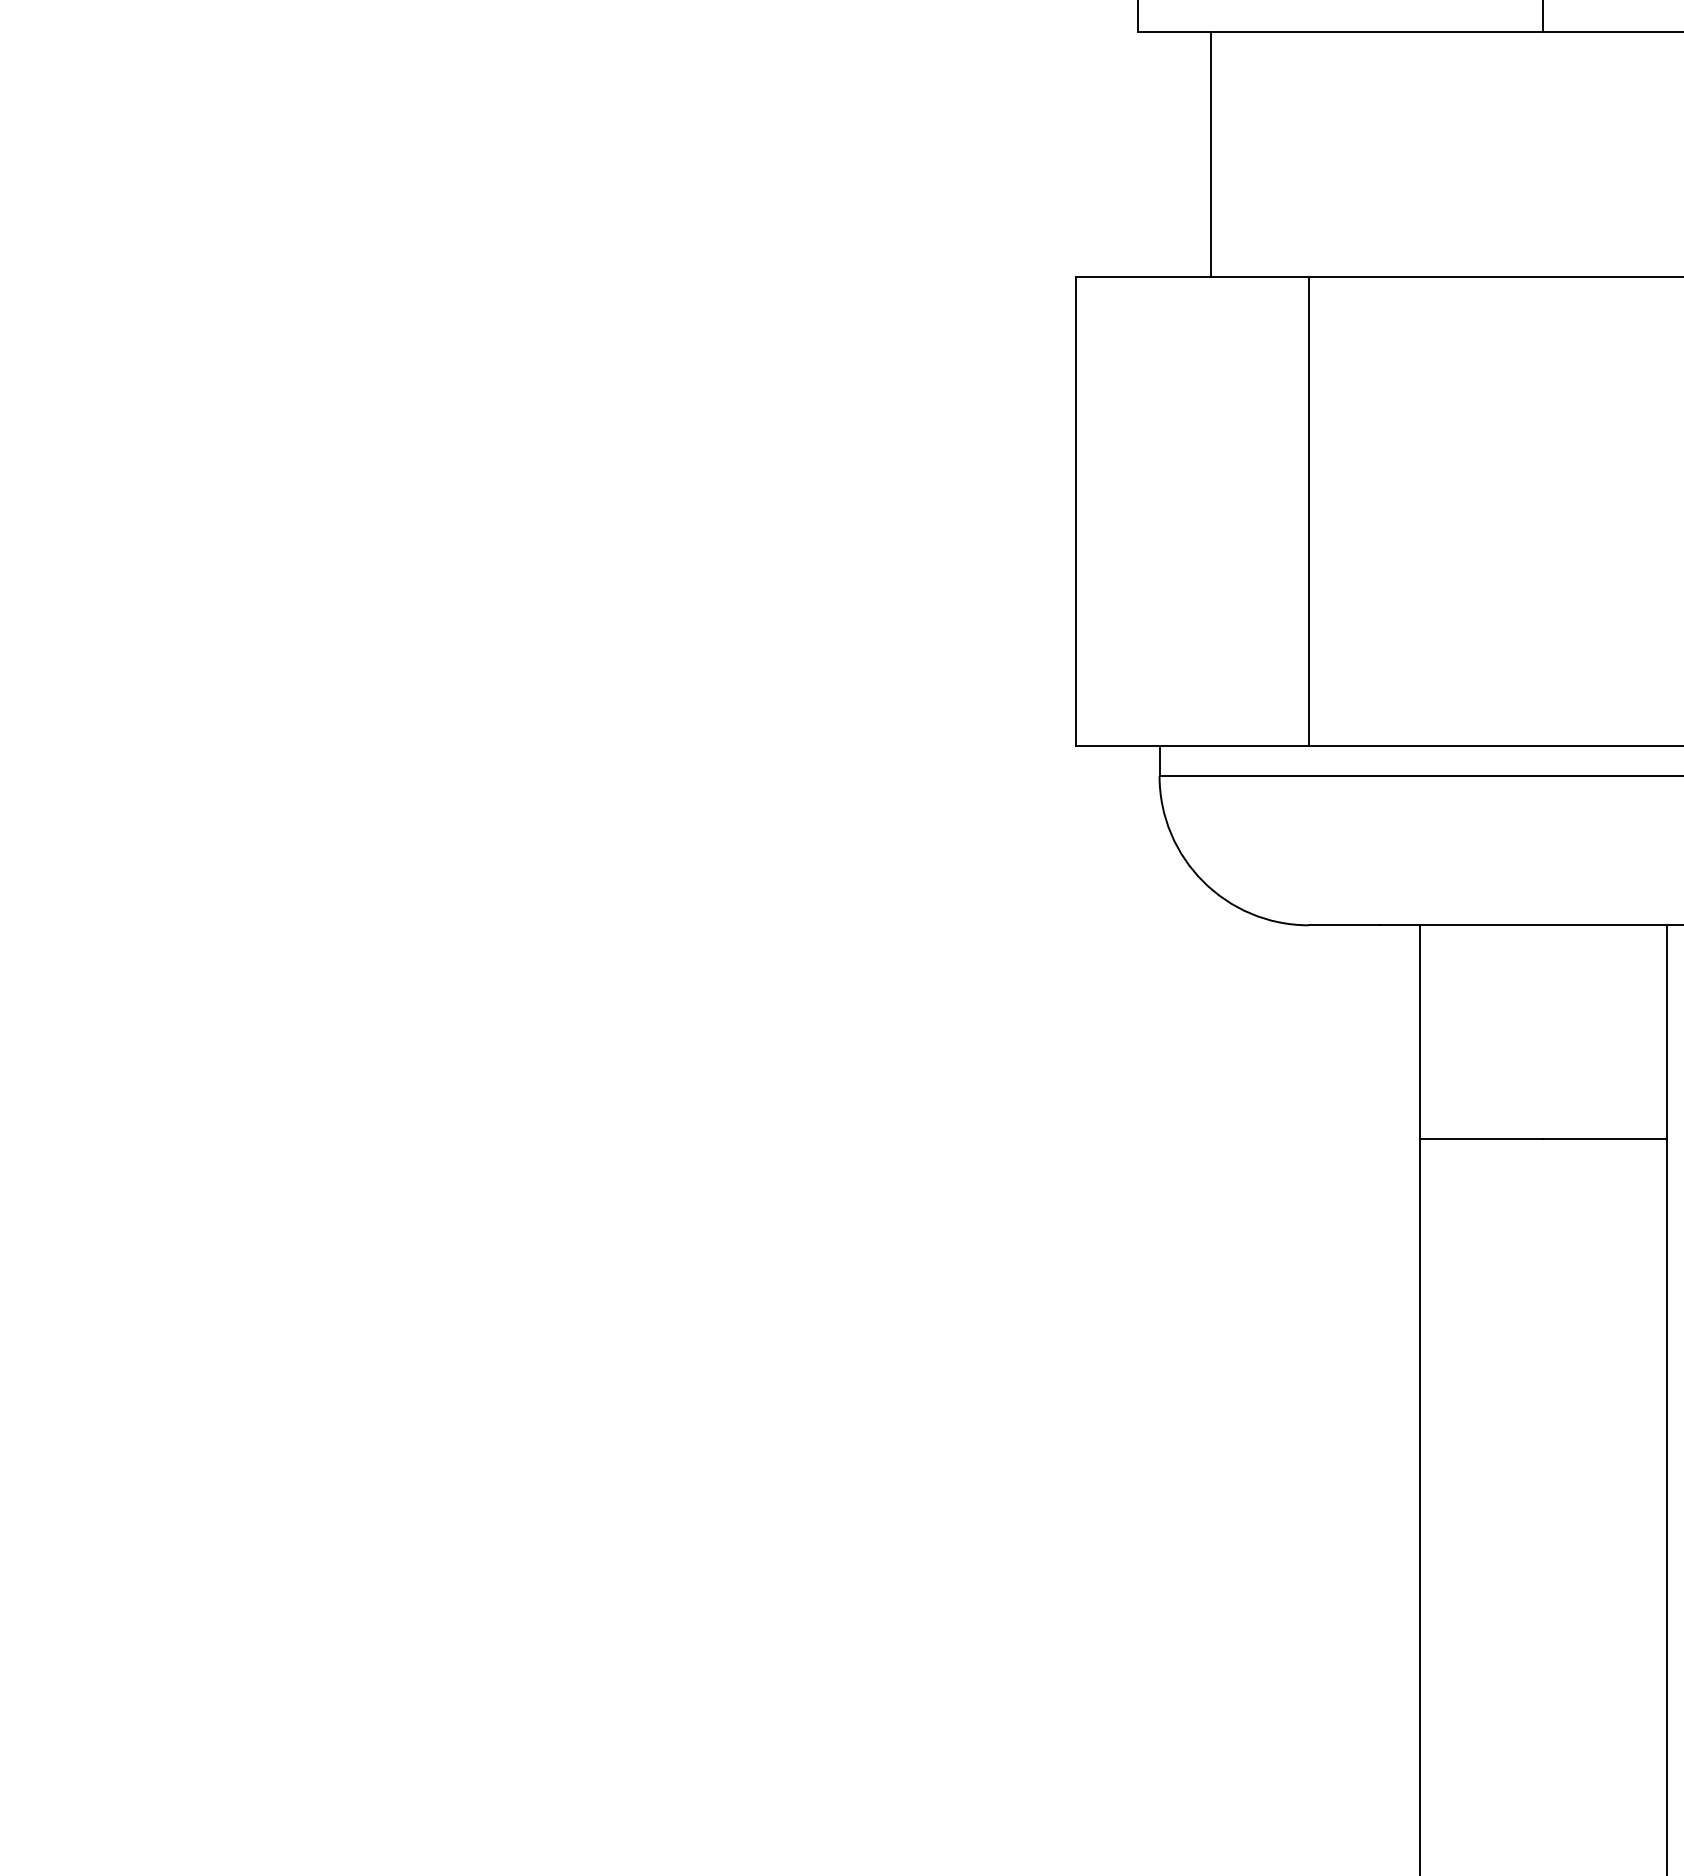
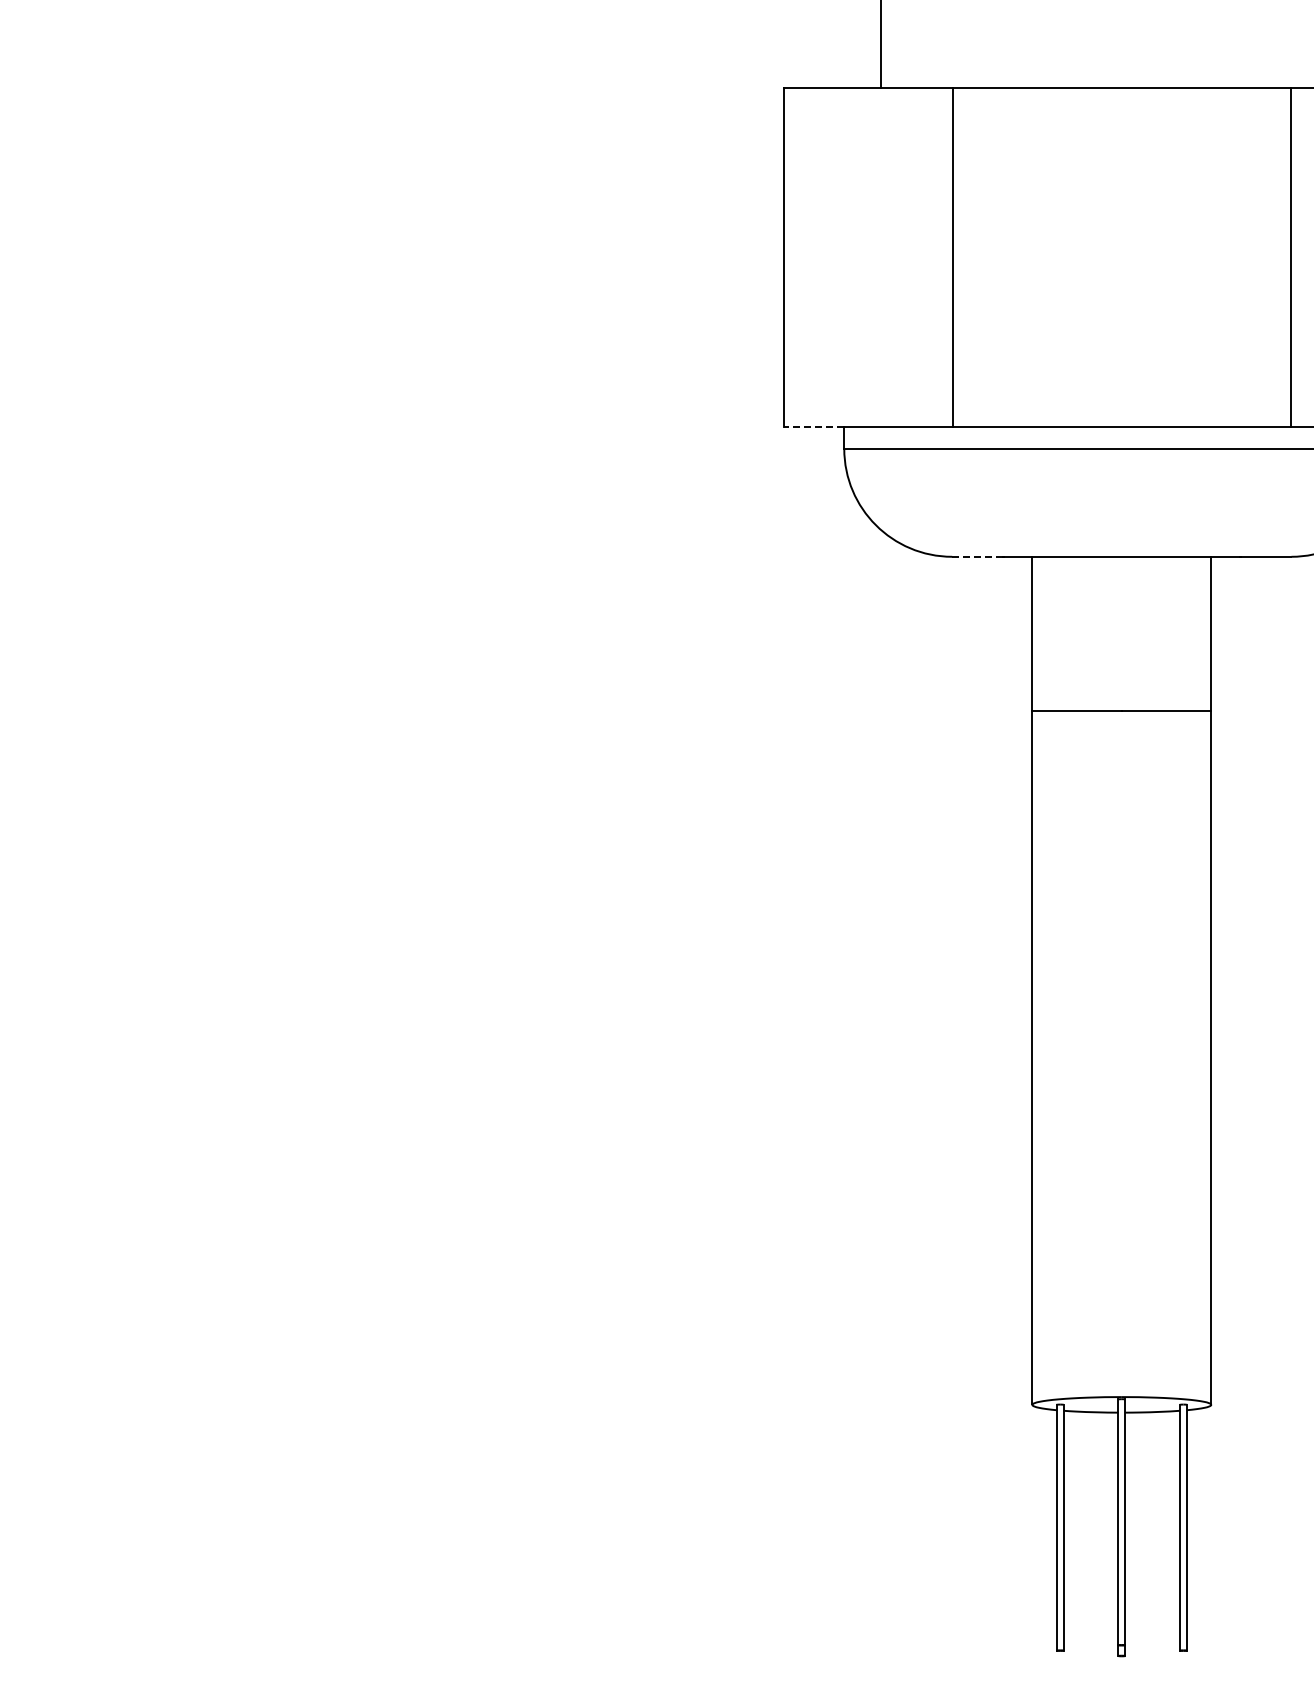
line: (1116, 746) -> (813, 427), solid -> dashed
line: (1343, 924) -> (977, 556), solid -> dashed

